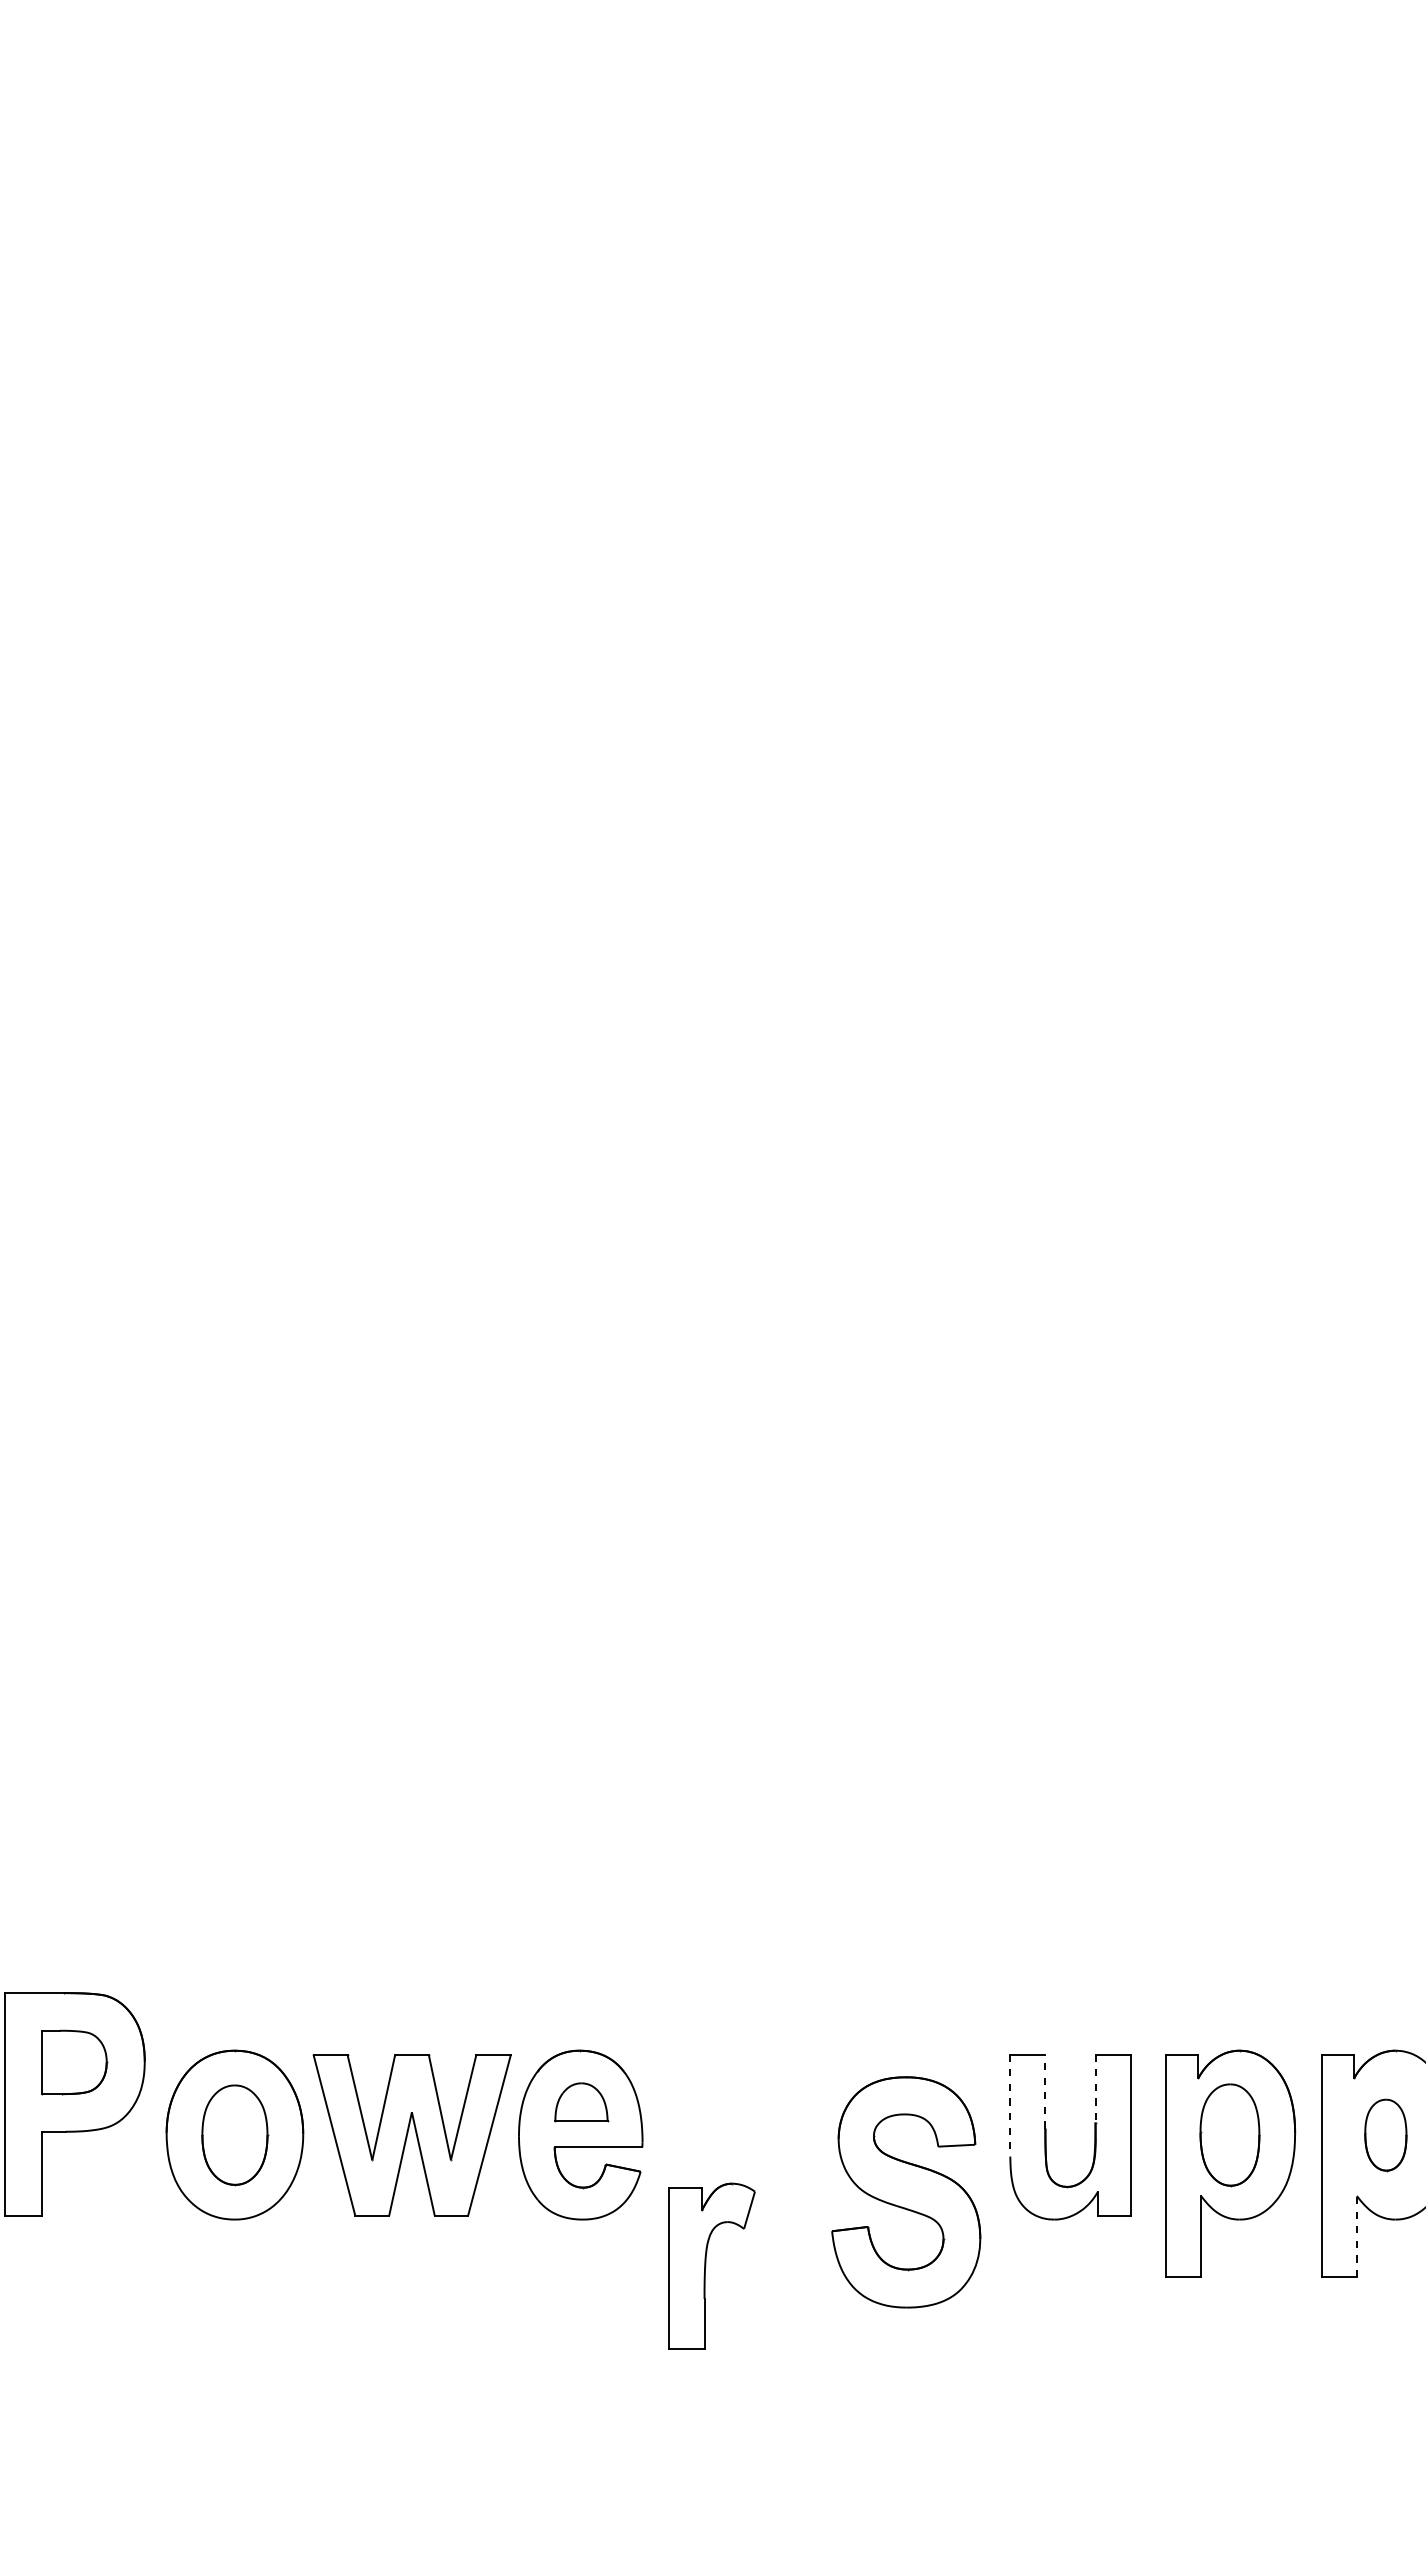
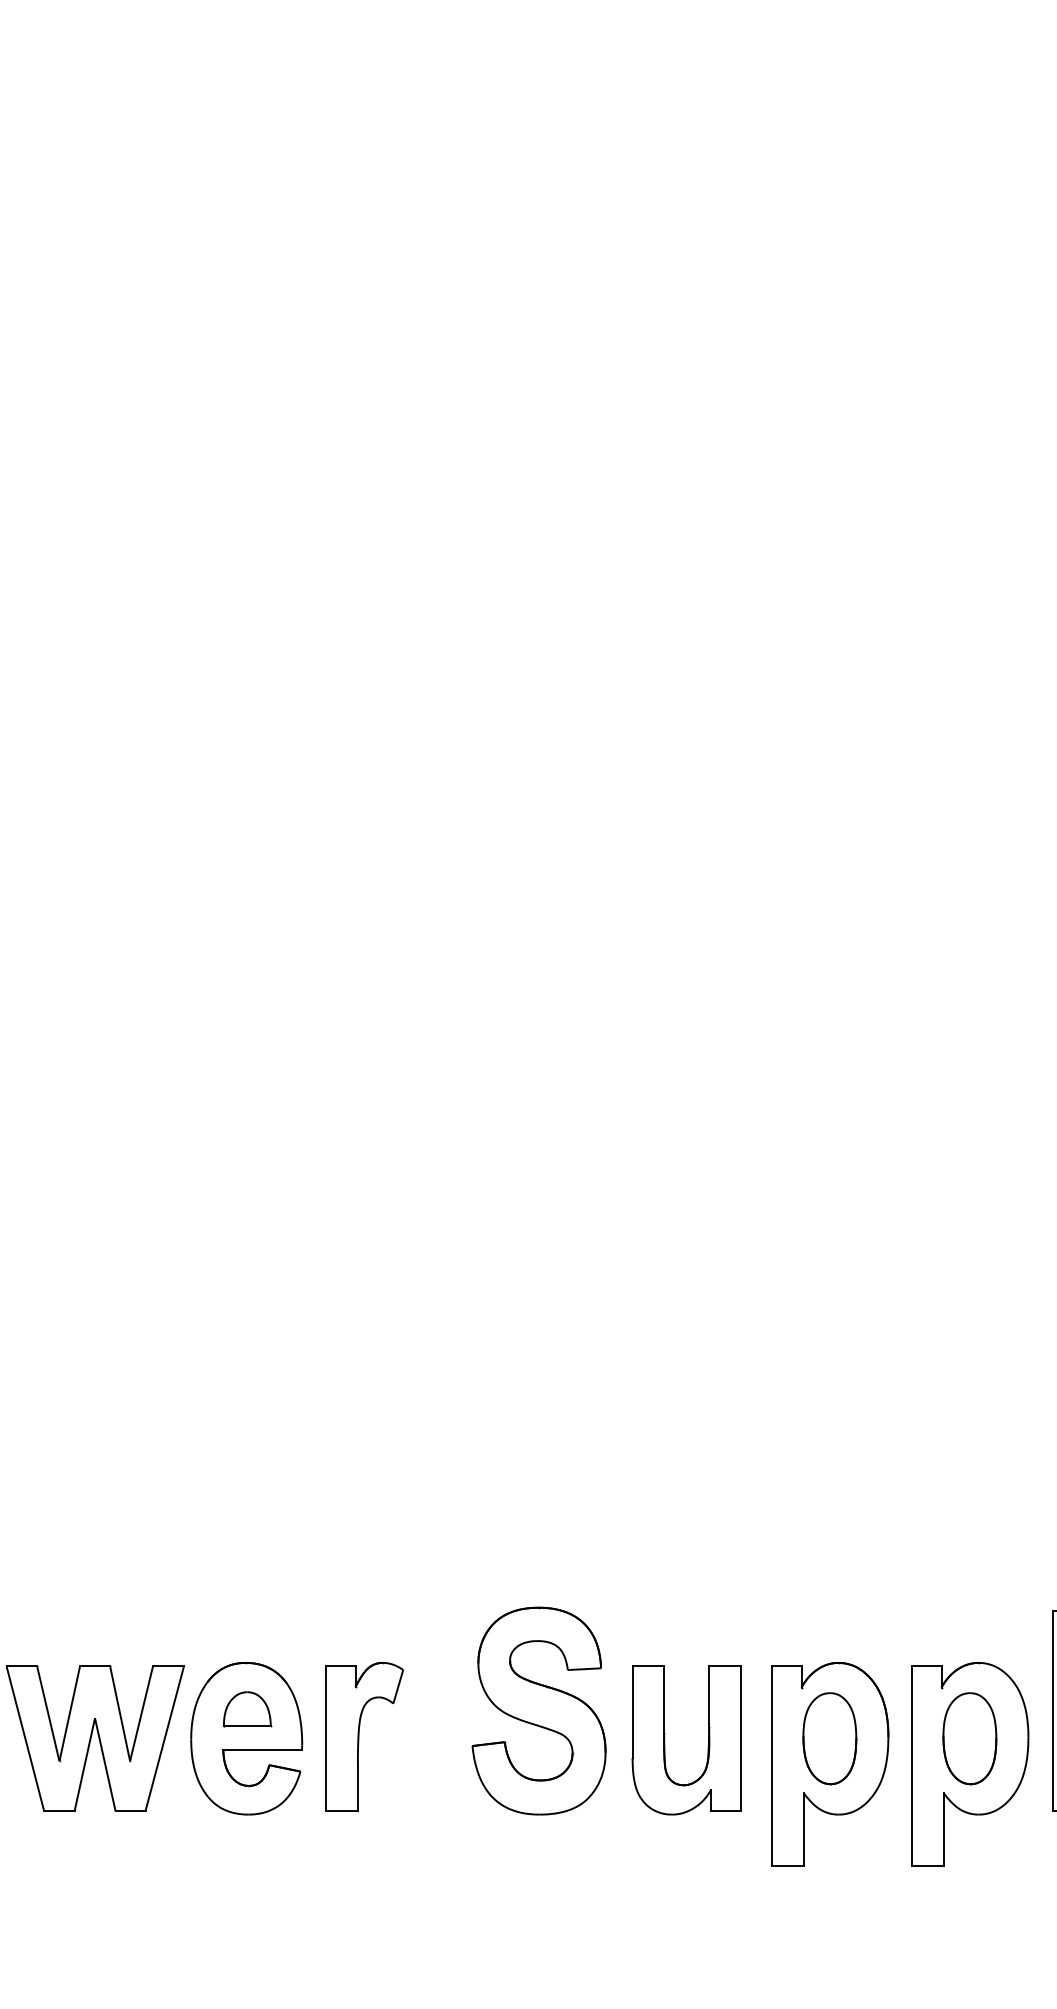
line: (1095, 2088) -> (709, 1696), dashed -> solid
line: (1045, 2091) -> (664, 1699), dashed -> solid
line: (1010, 2105) -> (632, 1712), dashed -> solid
part: (1385, 2135) -> (969, 1739), size x1.43
part: (906, 2192) -> (539, 1711), moved
line: (1356, 2236) -> (943, 1829), dashed -> solid
part: (711, 2265) -> (364, 1736), moved

